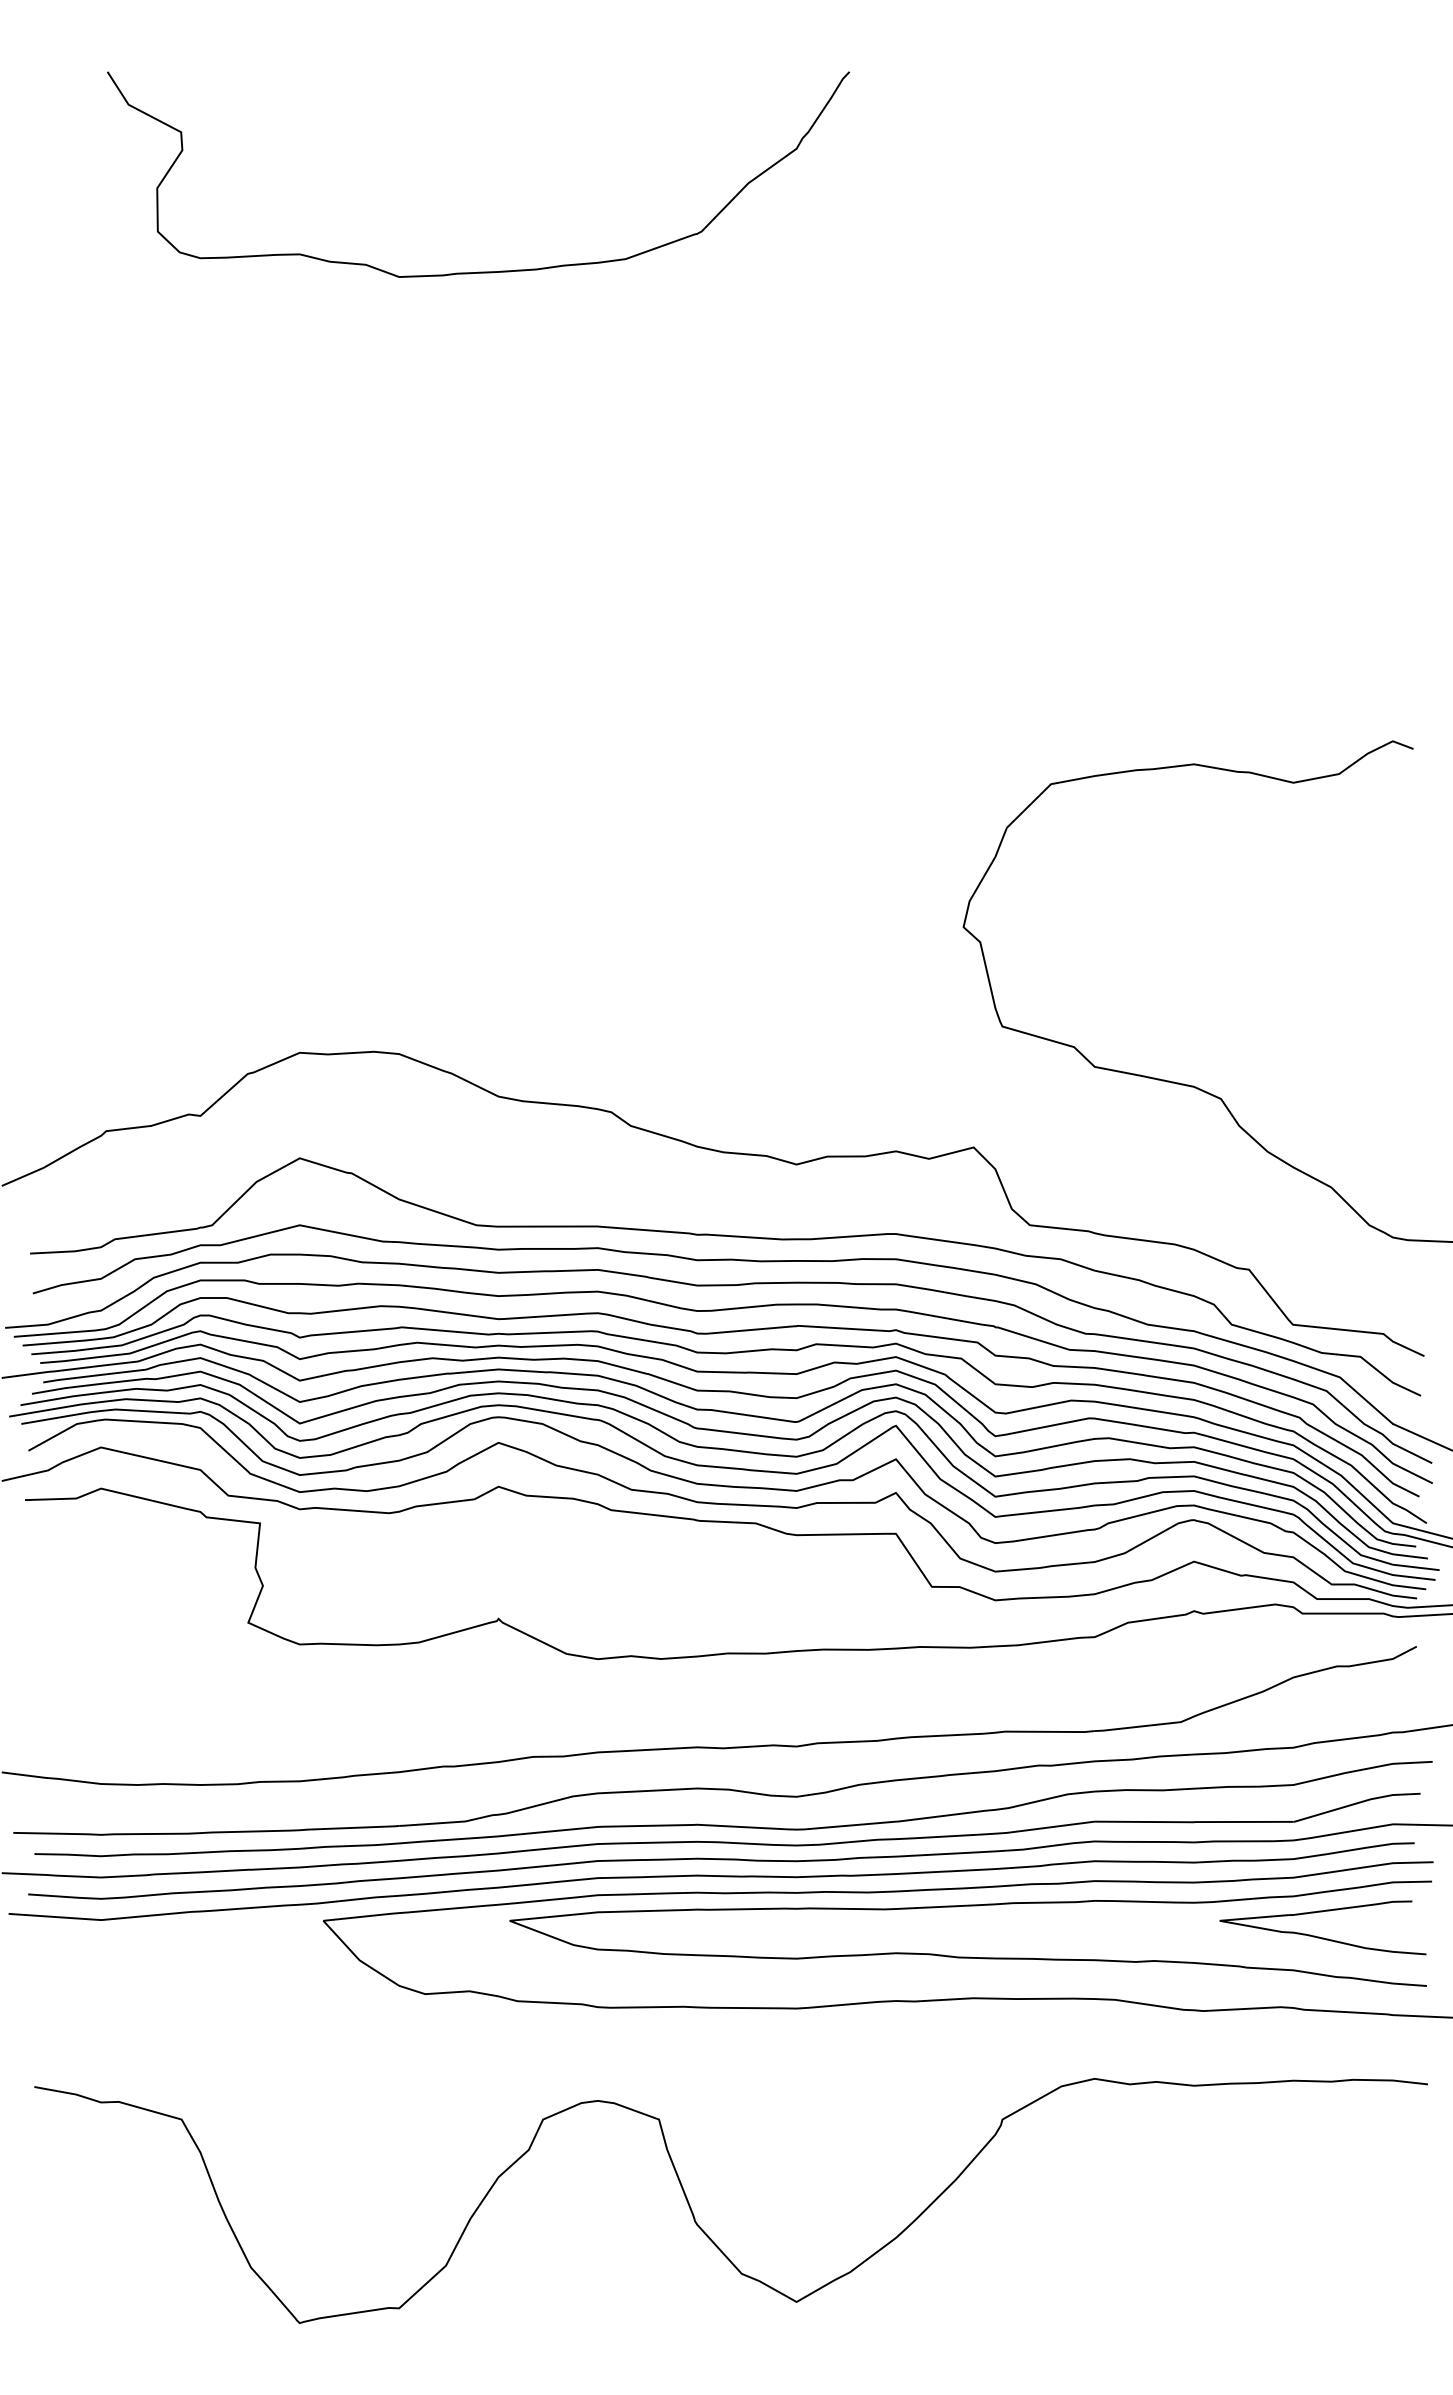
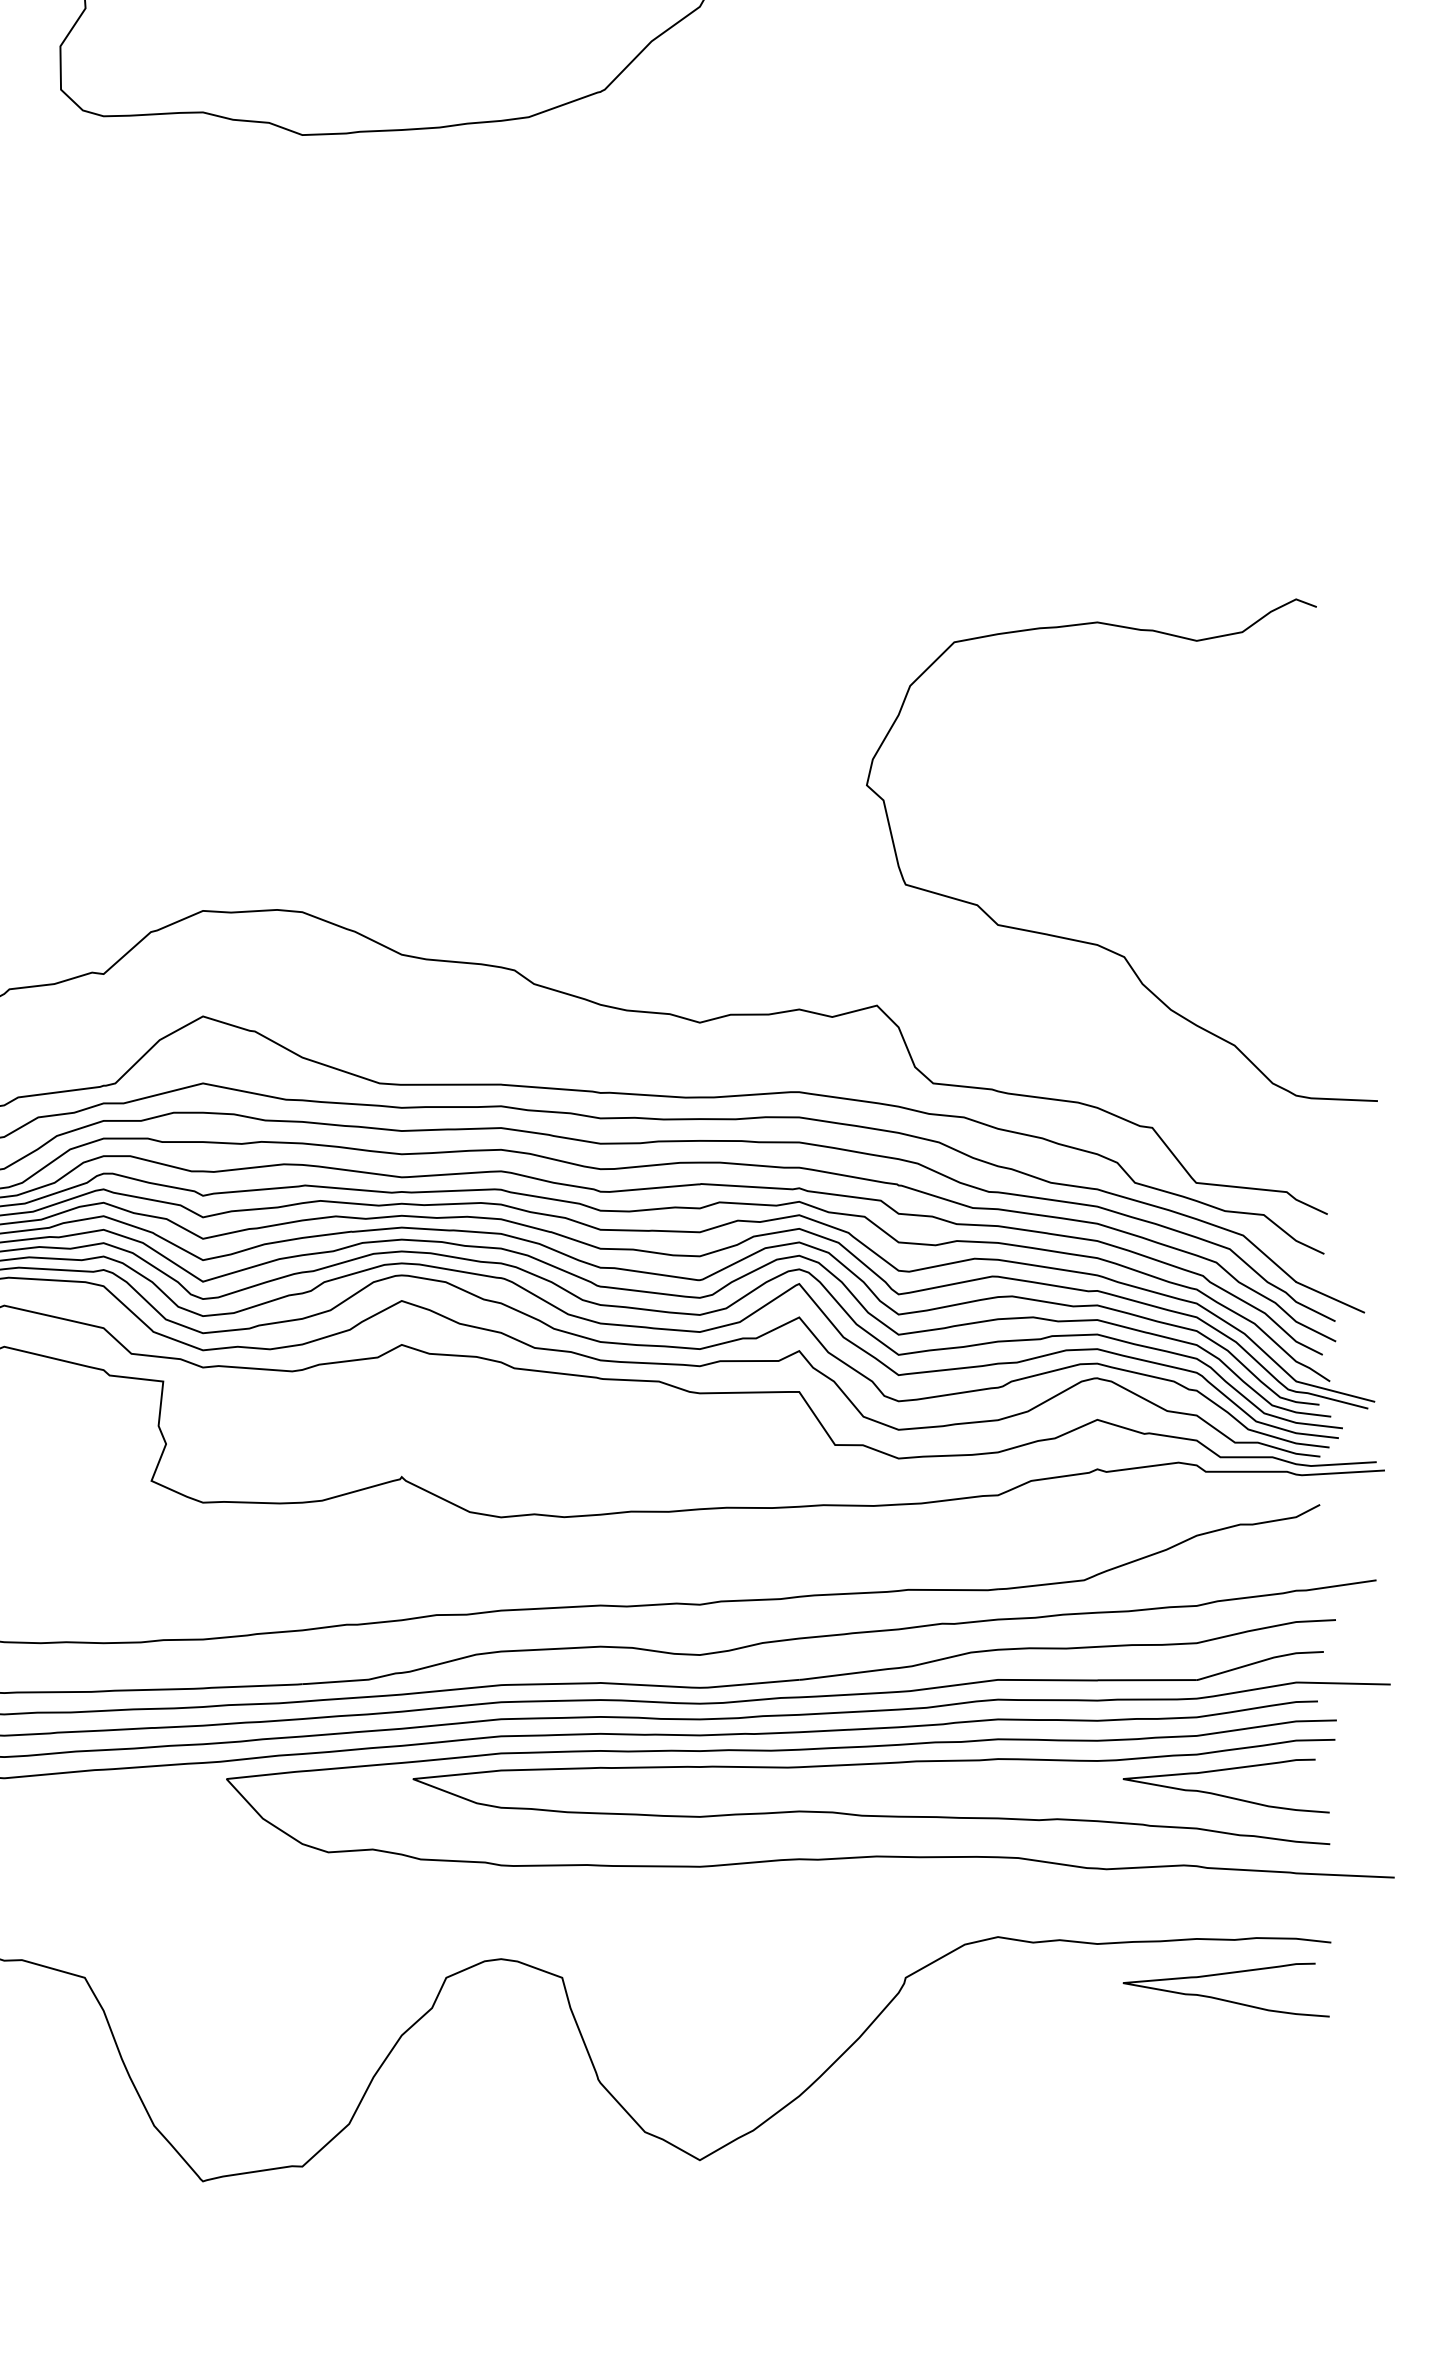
curve: (1319, 2140) -> (1222, 1998), added

